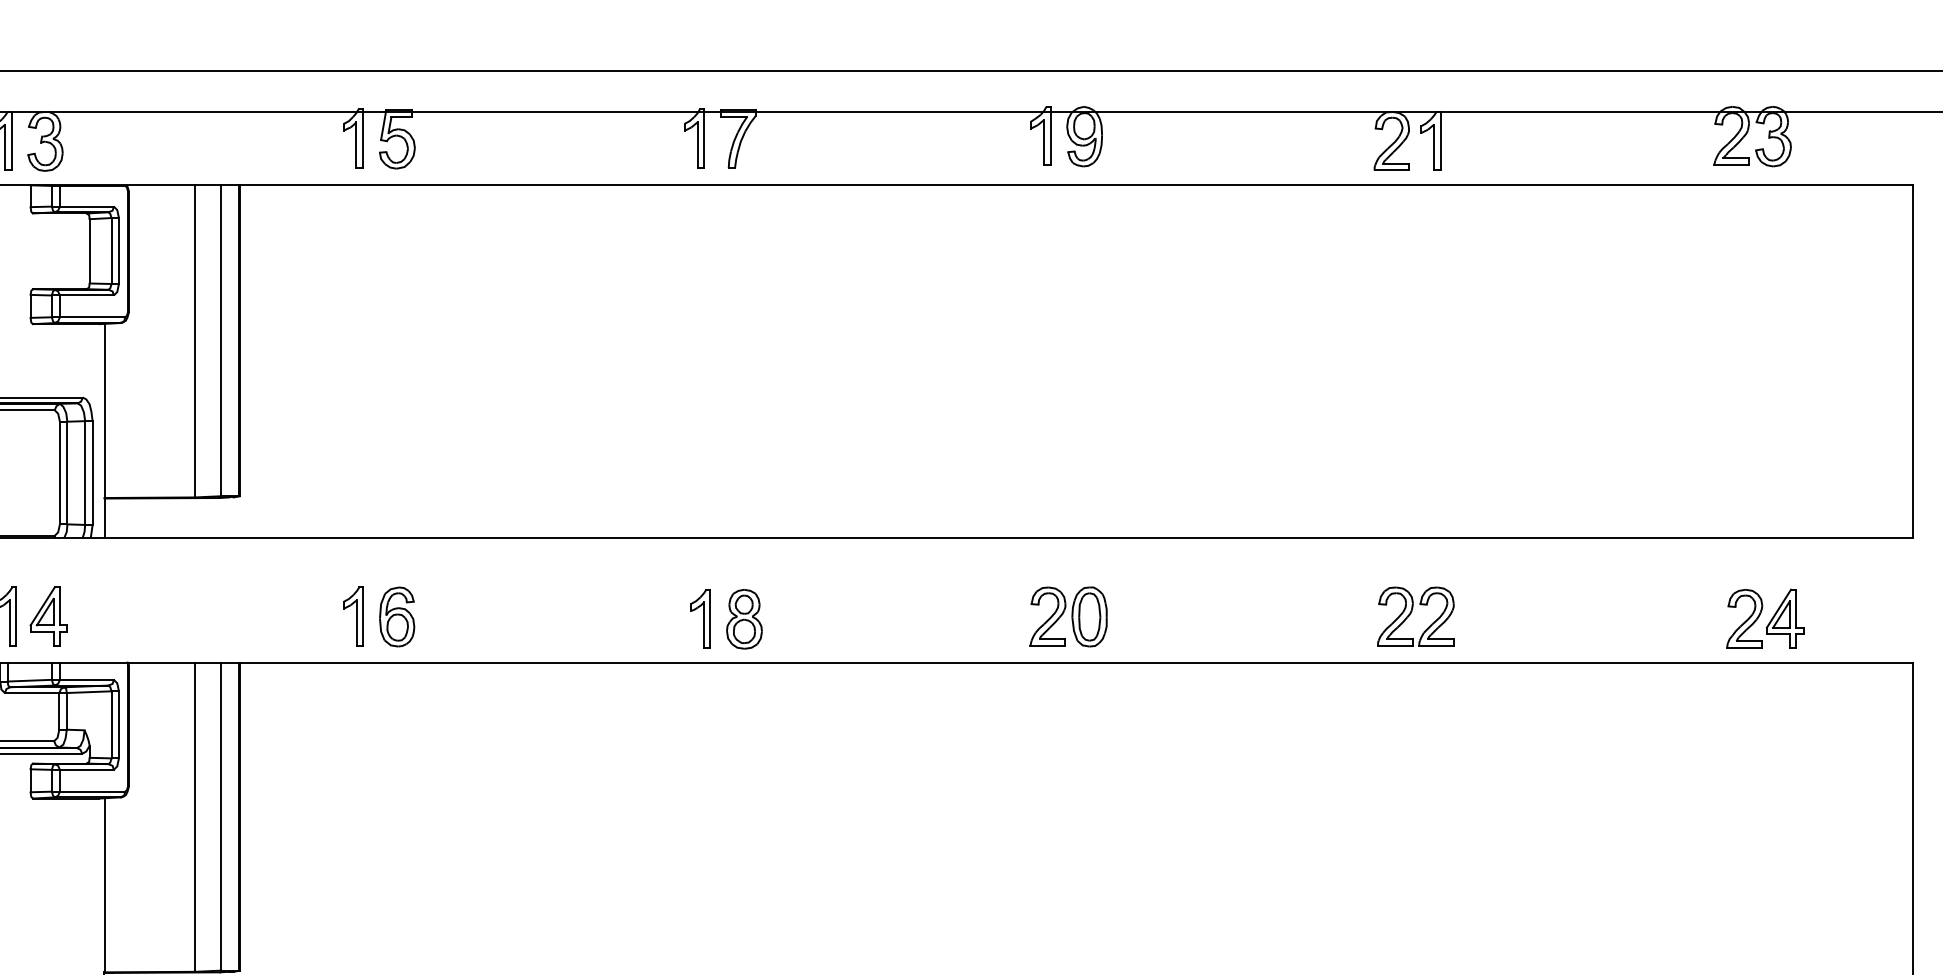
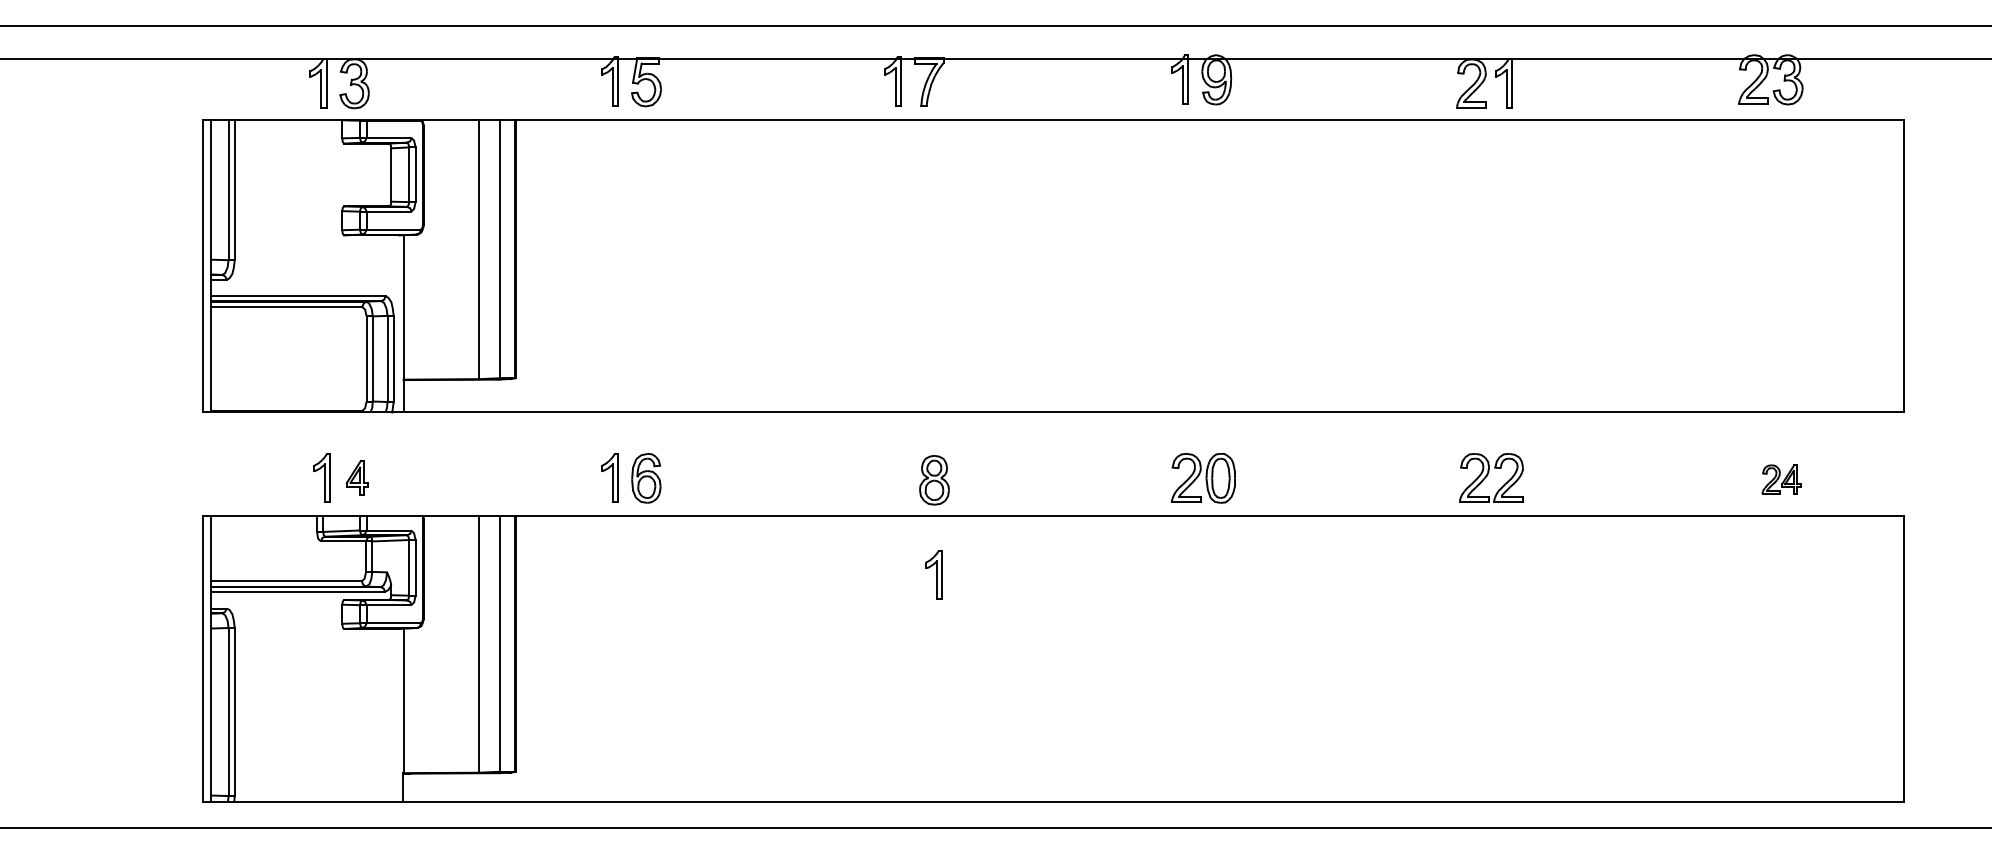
part: (48, 615) -> (357, 477), size x0.7
part: (699, 618) -> (933, 574), moved
part: (1765, 618) -> (1781, 479), size x0.6

